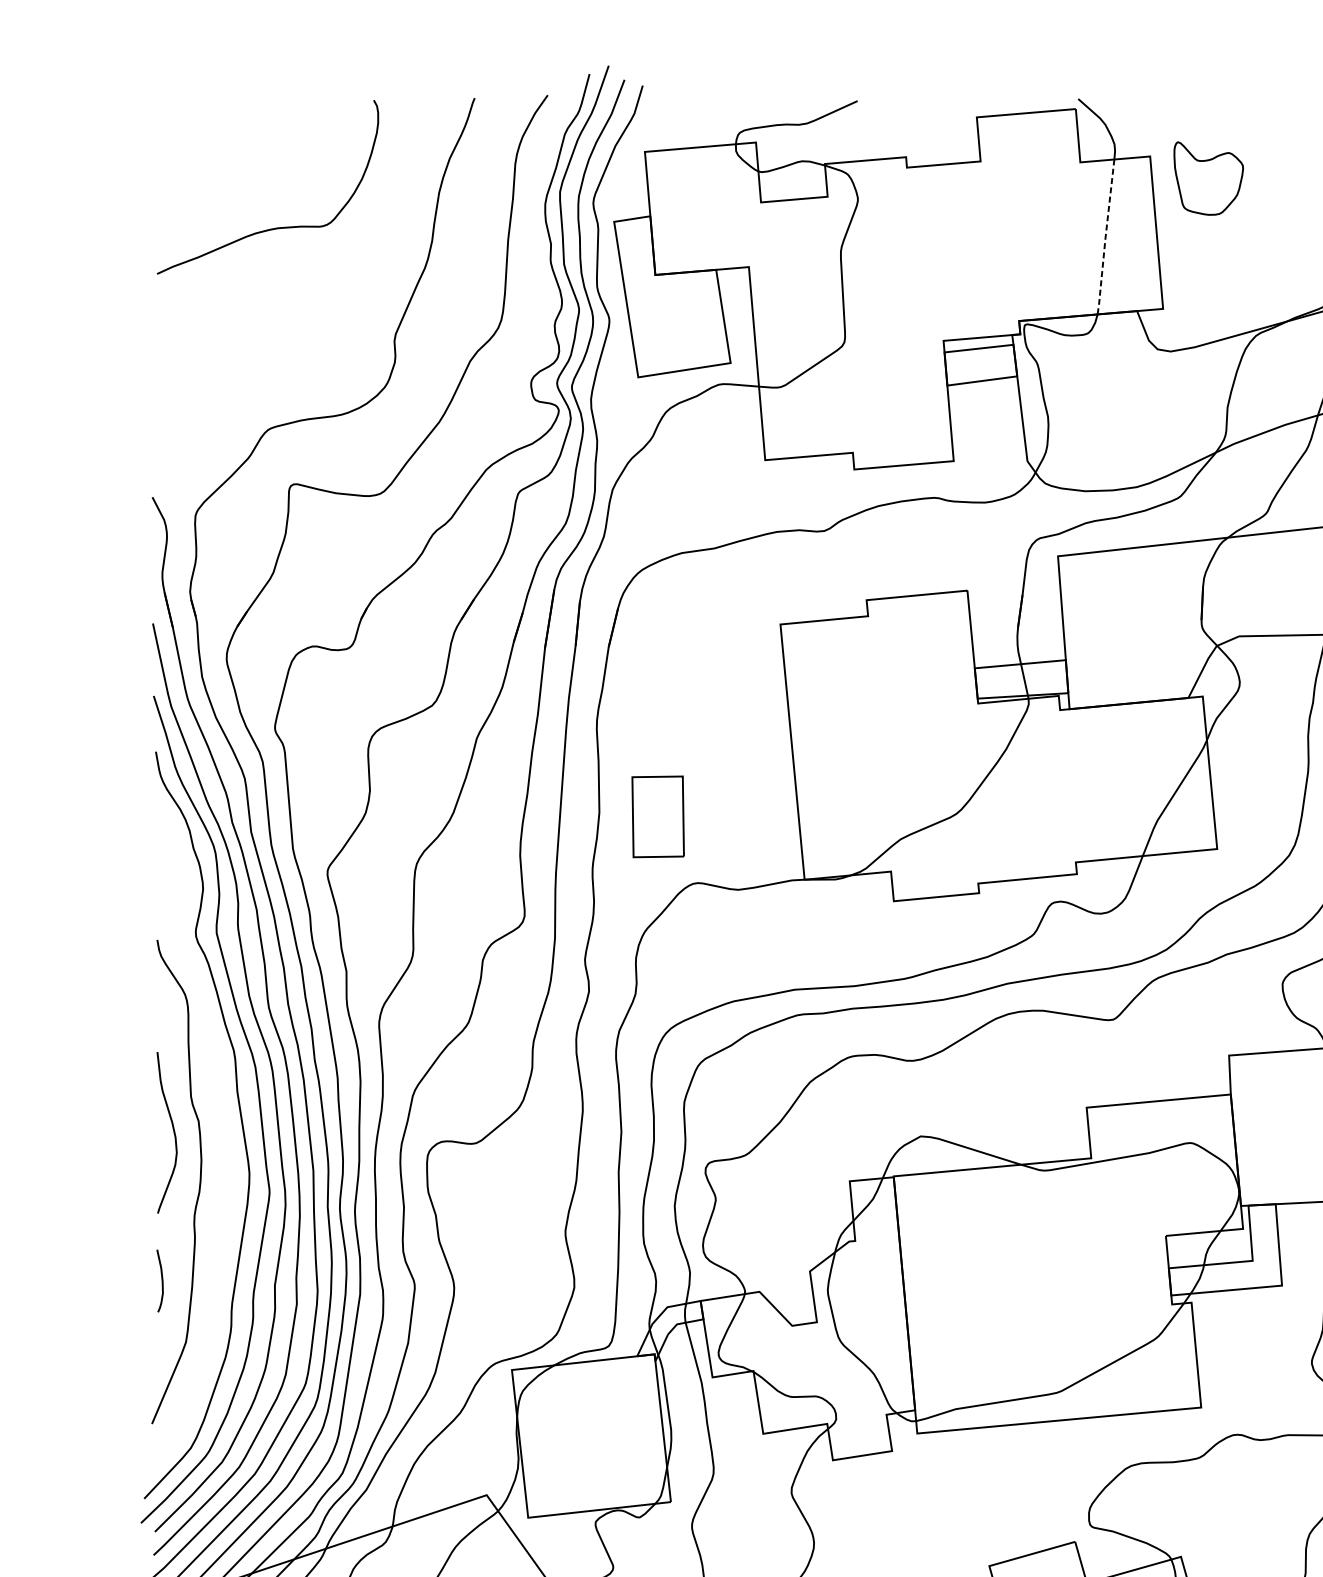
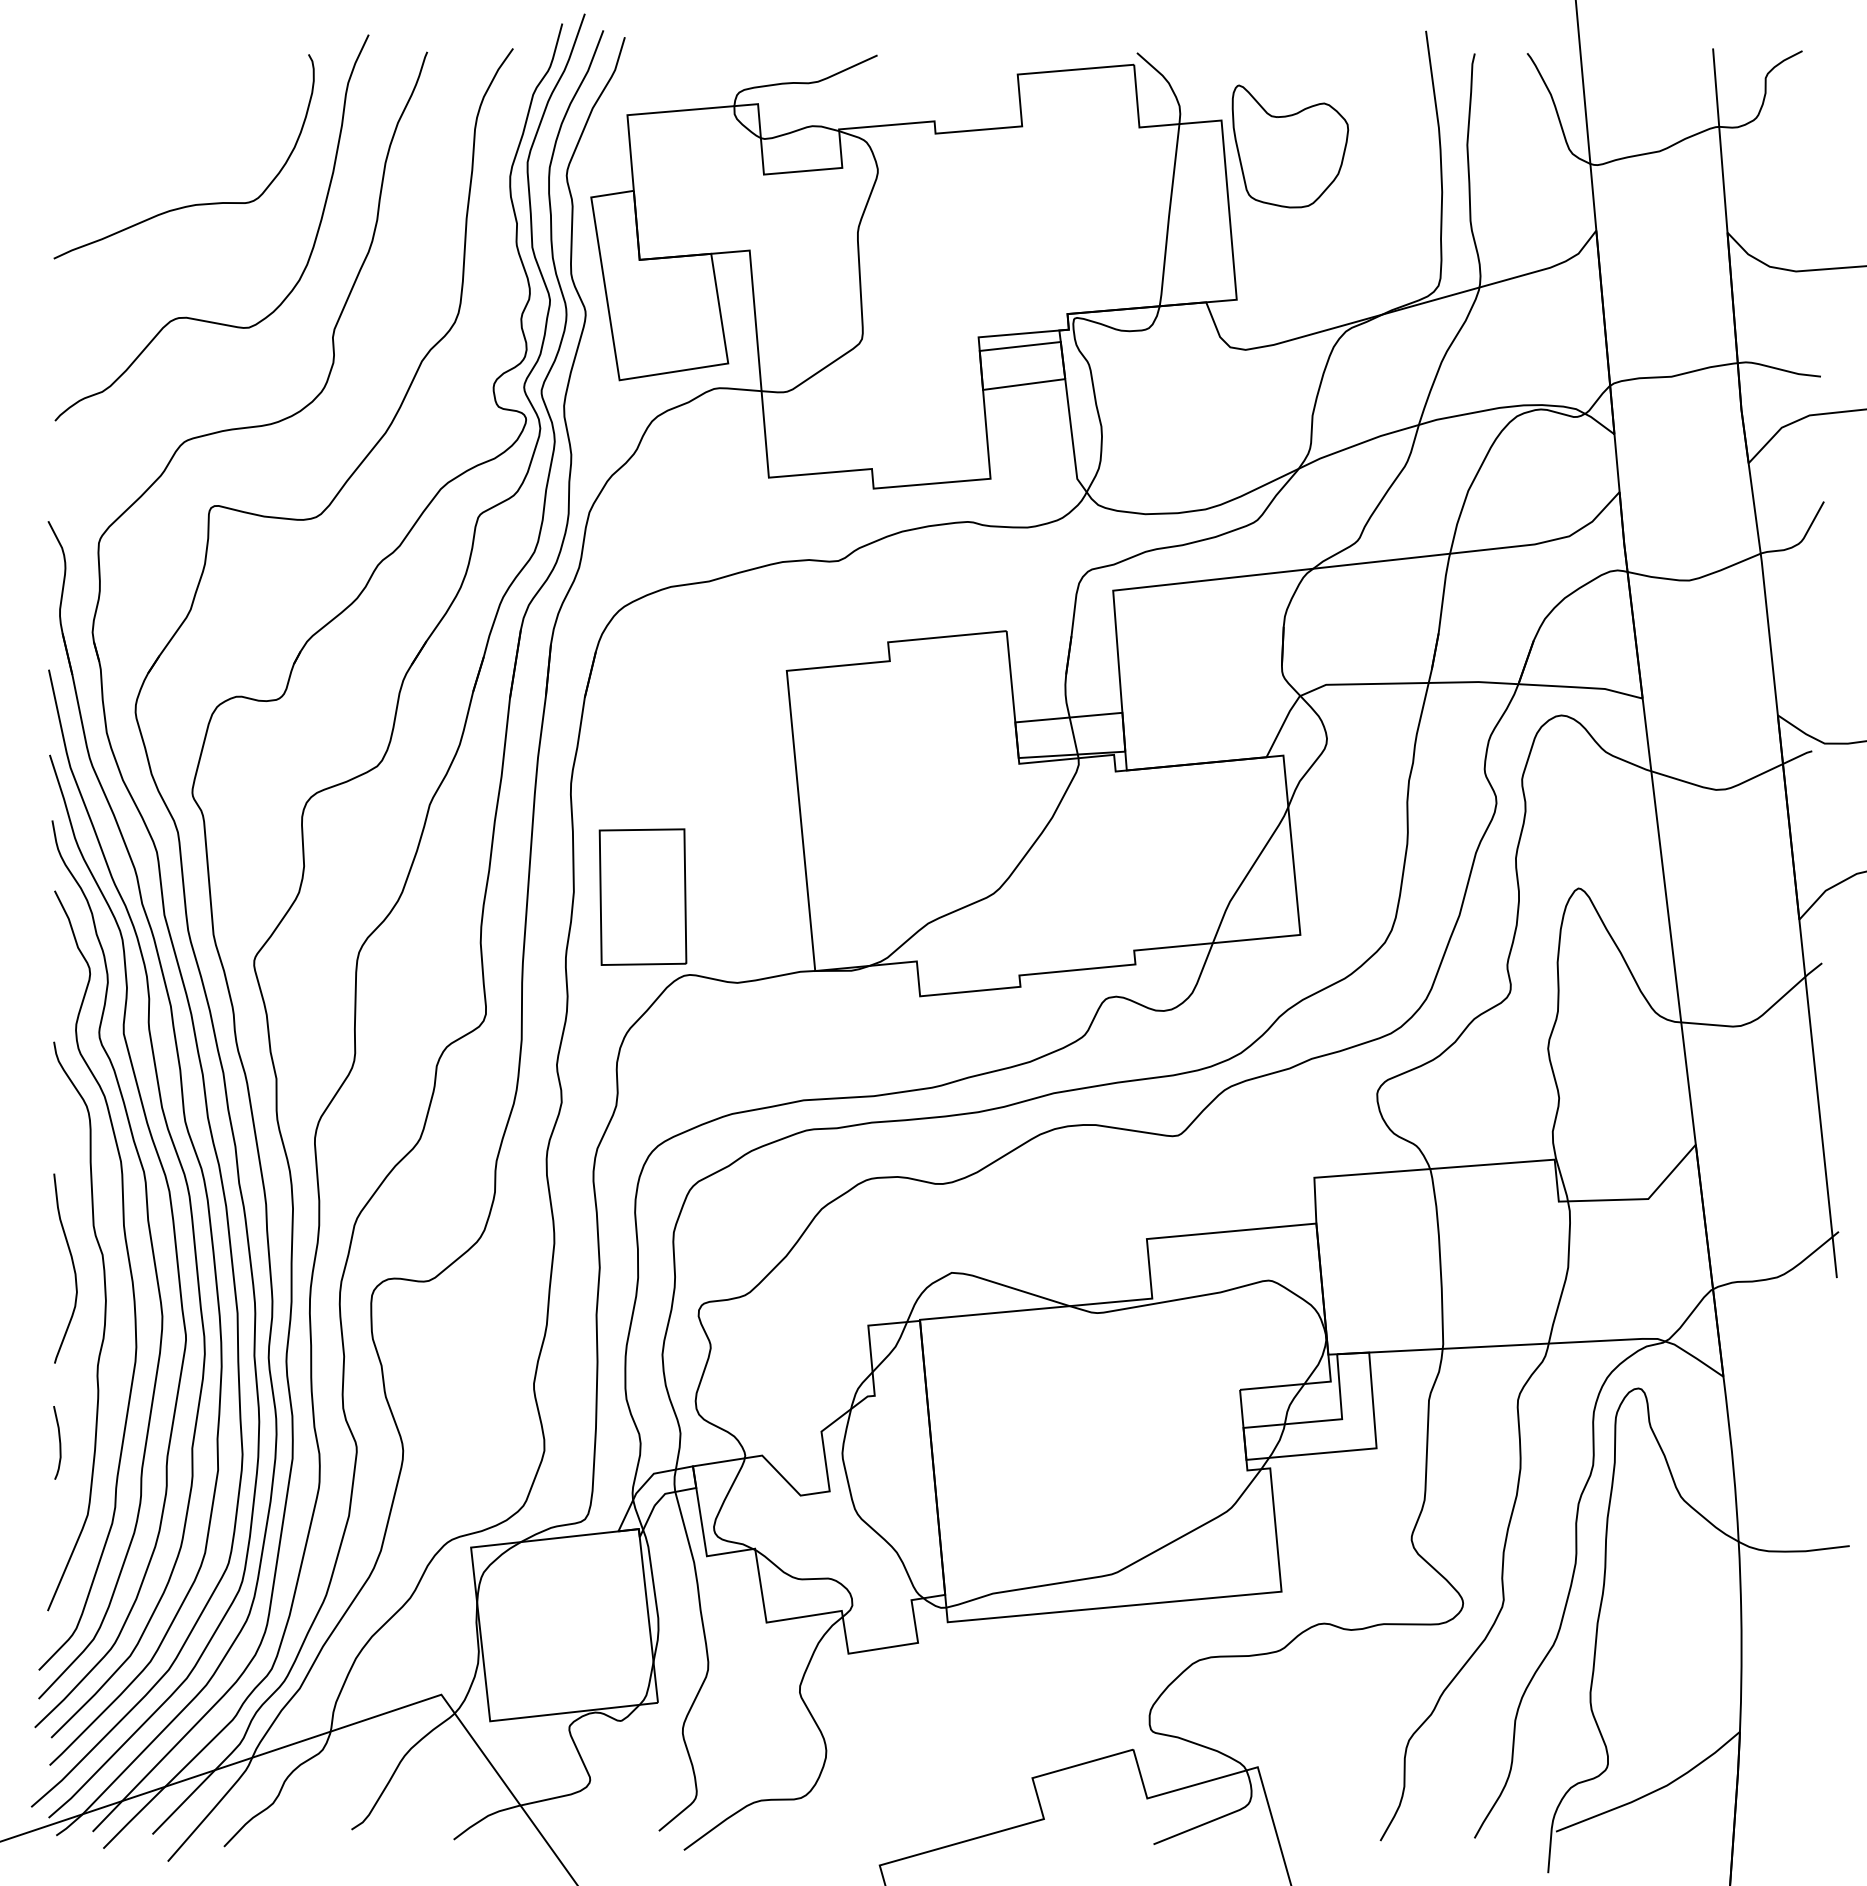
part: (1208, 178) -> (1290, 146), size x1.43
line: (1105, 238) -> (1169, 216), dashed -> solid
curve: (279, 324) -> (197, 318), added
part: (657, 816) -> (642, 896), size x1.43
curve: (221, 1134) -> (129, 1270), added

